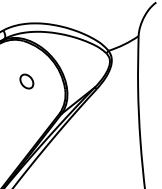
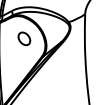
part: (26, 80) -> (24, 38), size x1.67

